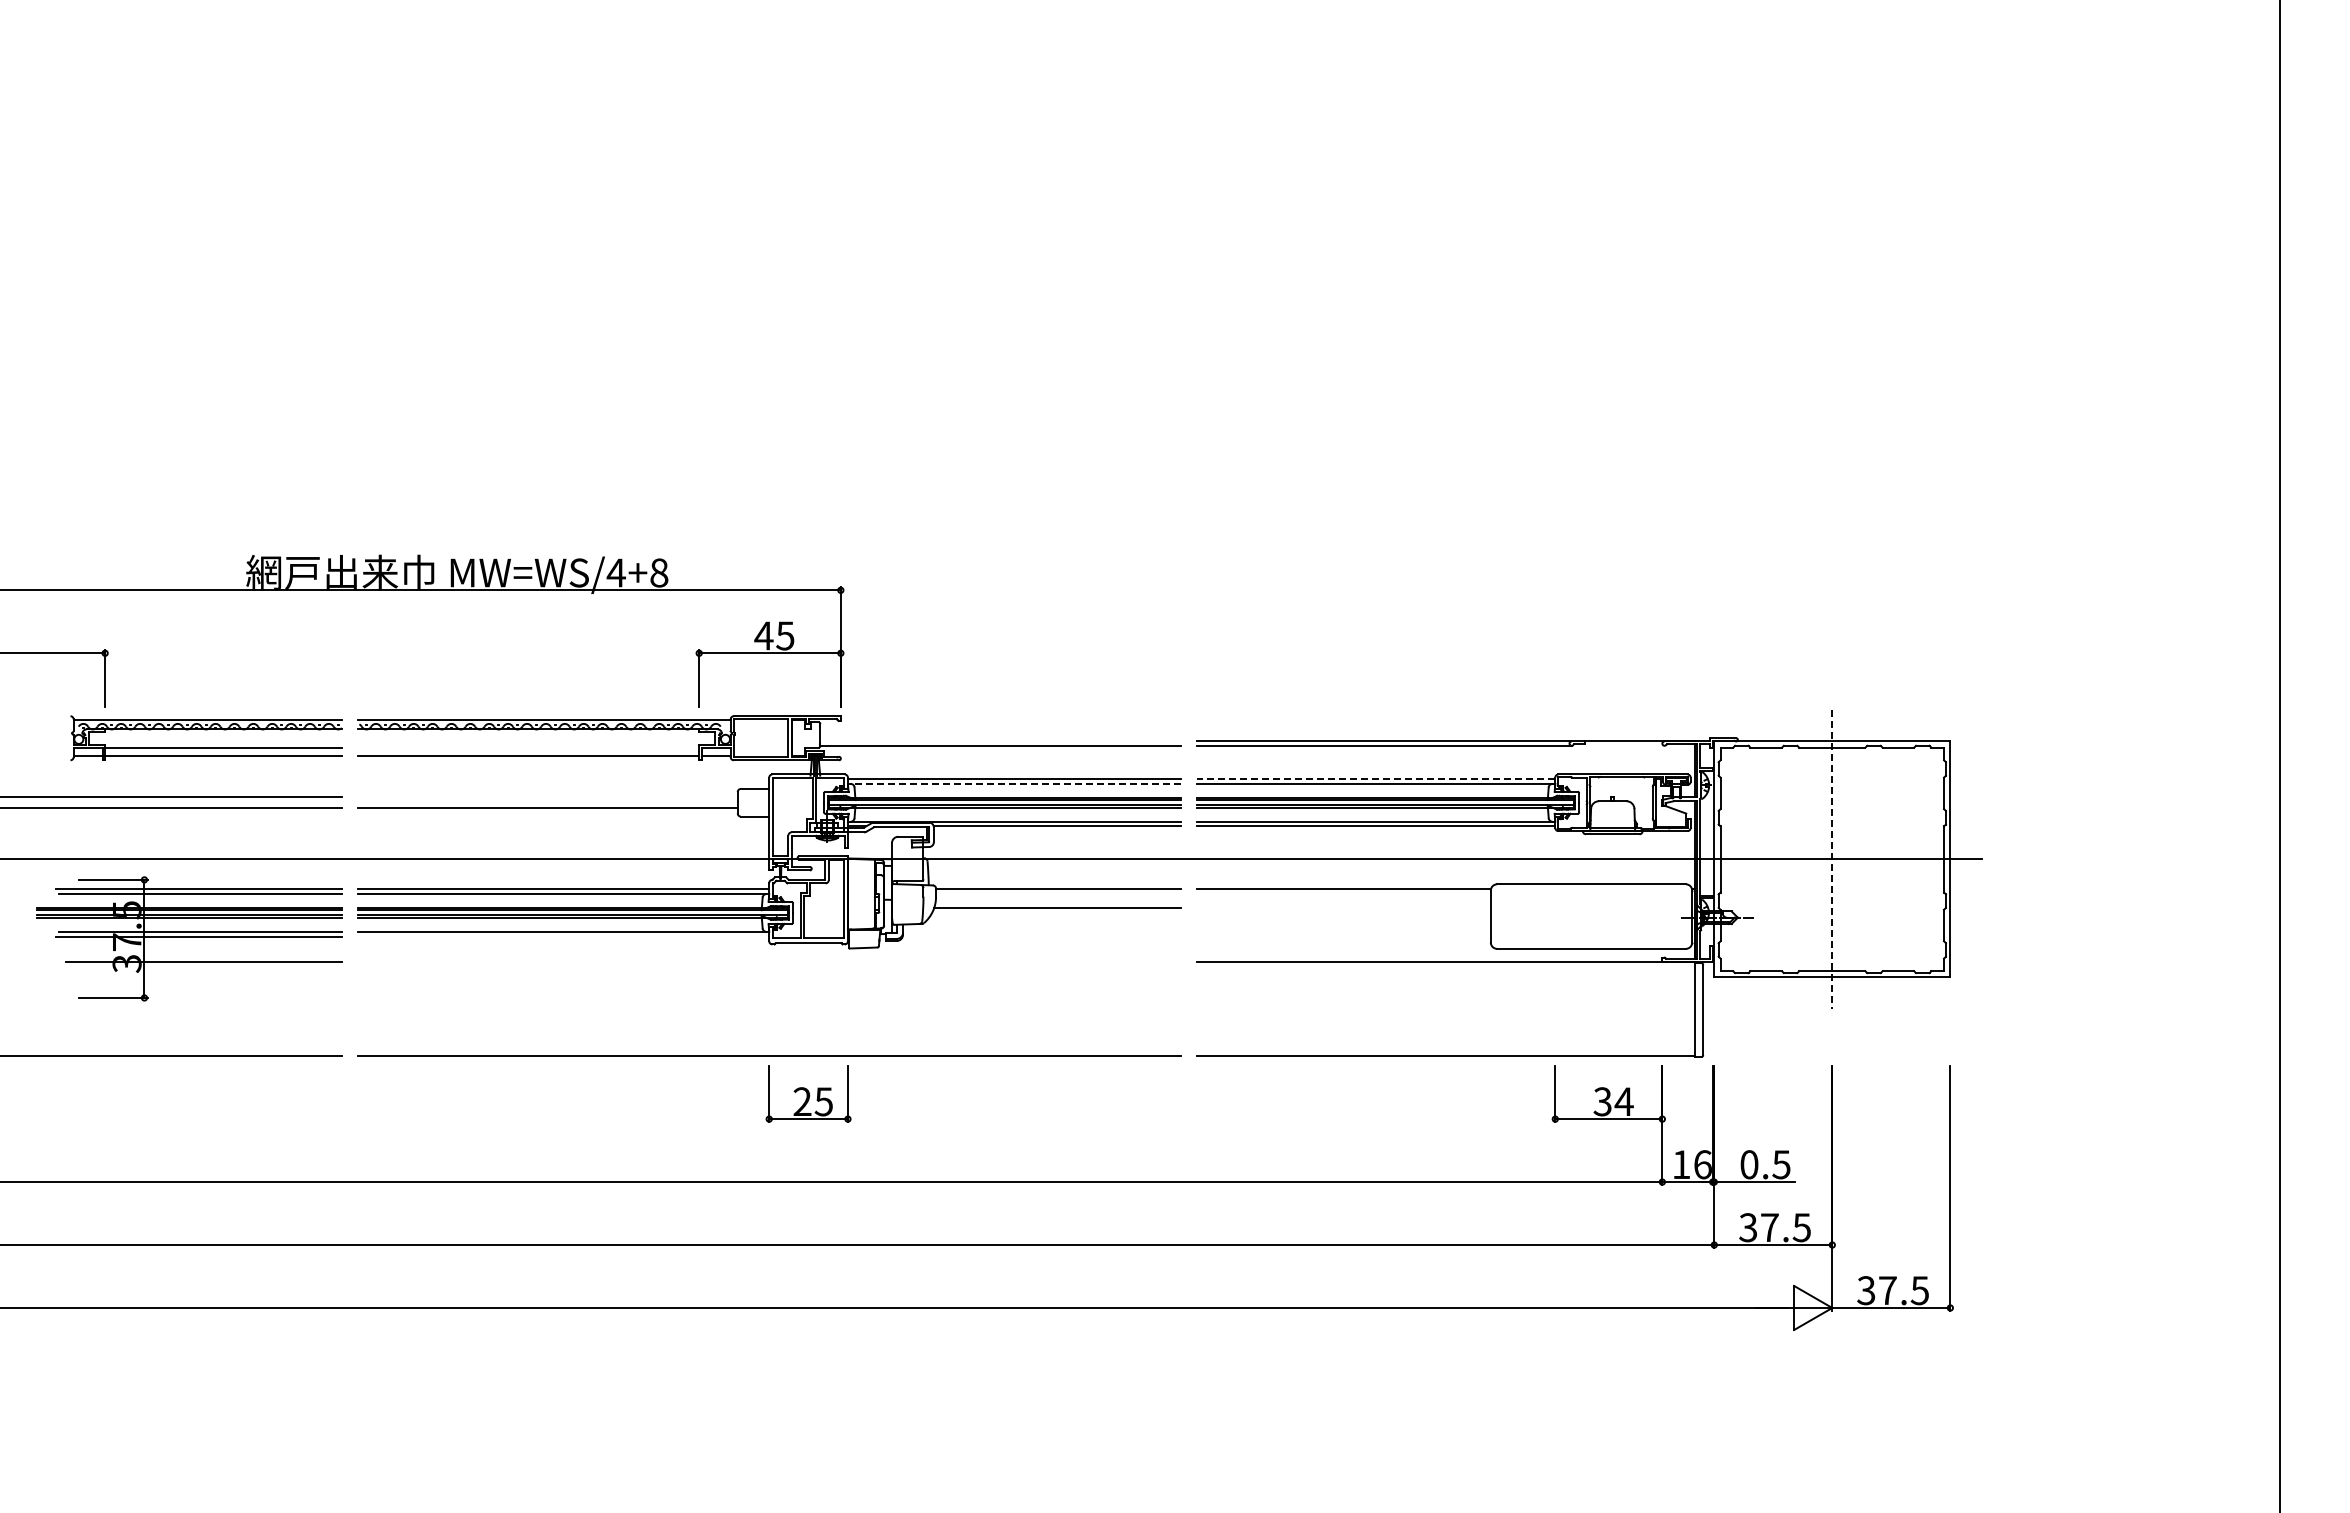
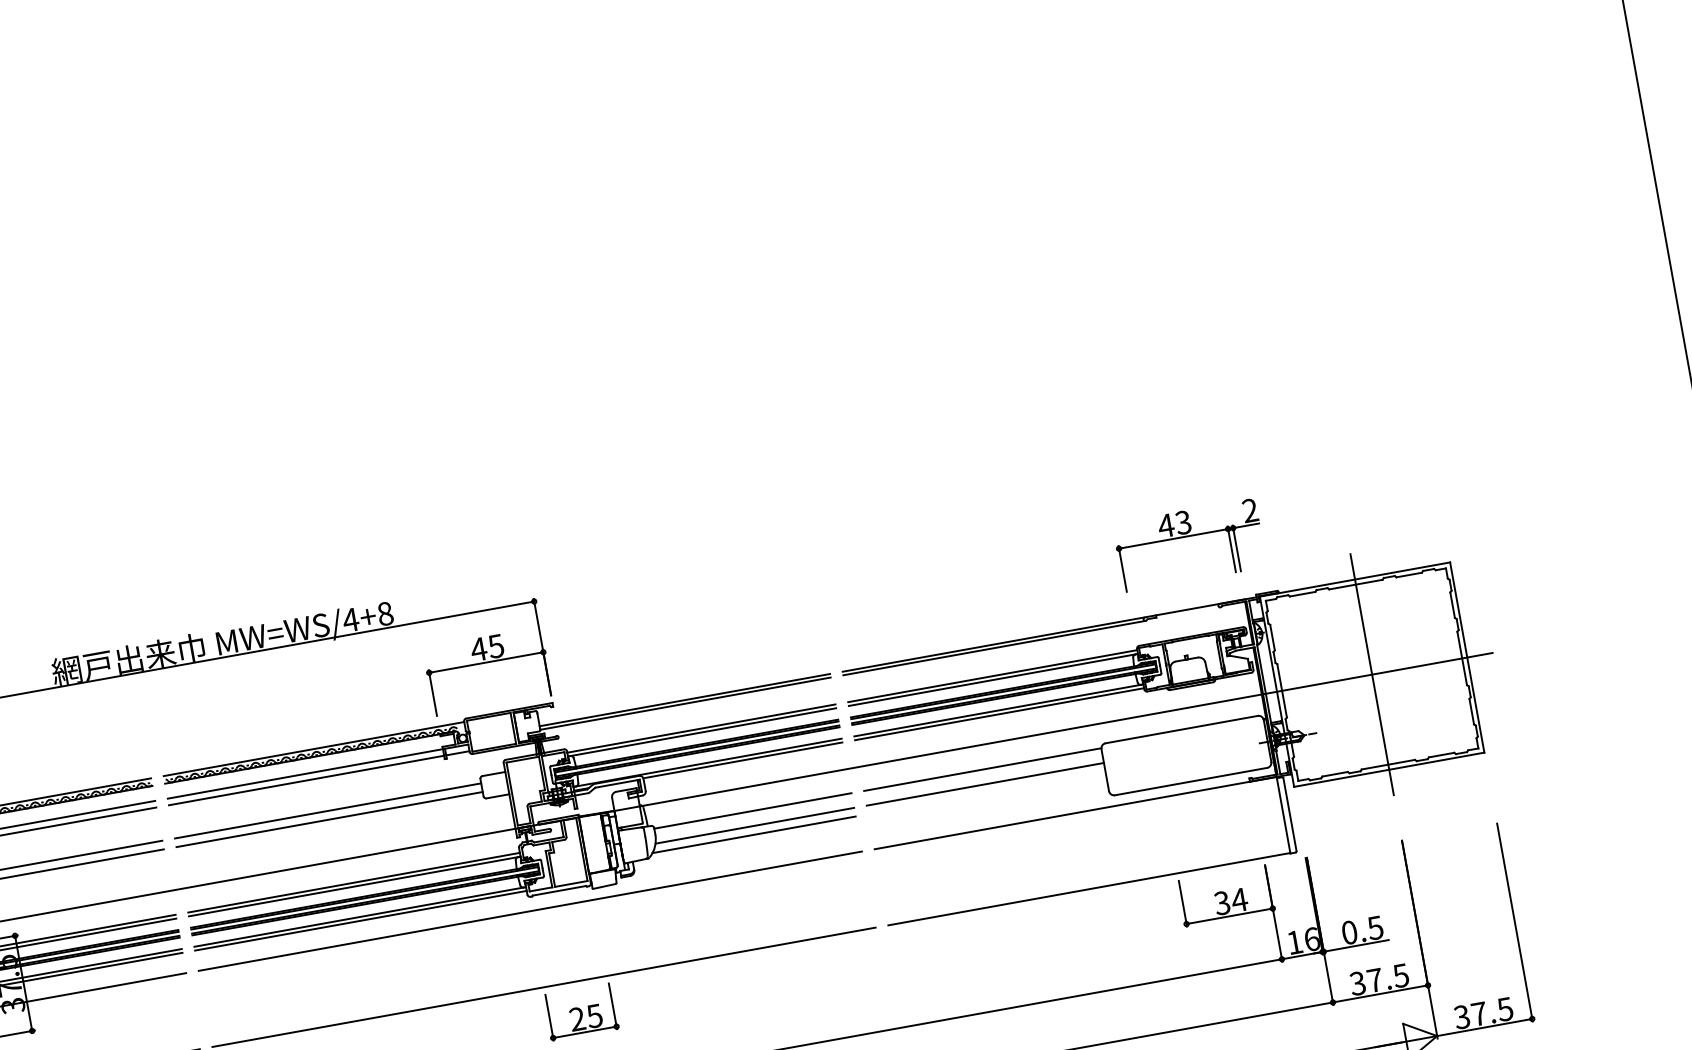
part: (1640, 653) -> (1187, 536), added
line: (1000, 741) -> (684, 700), added
line: (528, 748) -> (305, 774), added
line: (1375, 779) -> (992, 676), dashed -> solid
line: (1015, 783) -> (702, 731), dashed -> solid
line: (547, 797) -> (327, 811), added
line: (1832, 859) -> (1372, 674), dashed -> solid
line: (1343, 907) -> (985, 784), added
line: (1054, 918) -> (753, 835), added
line: (563, 936) -> (360, 920), added
line: (769, 961) -> (530, 910), added

